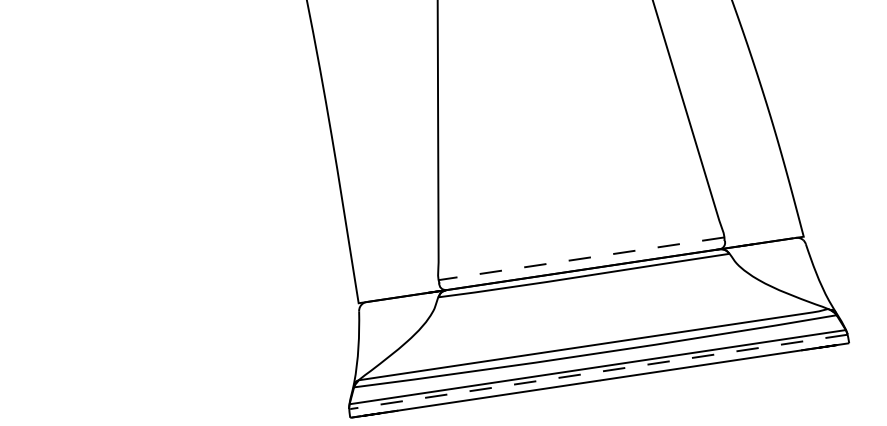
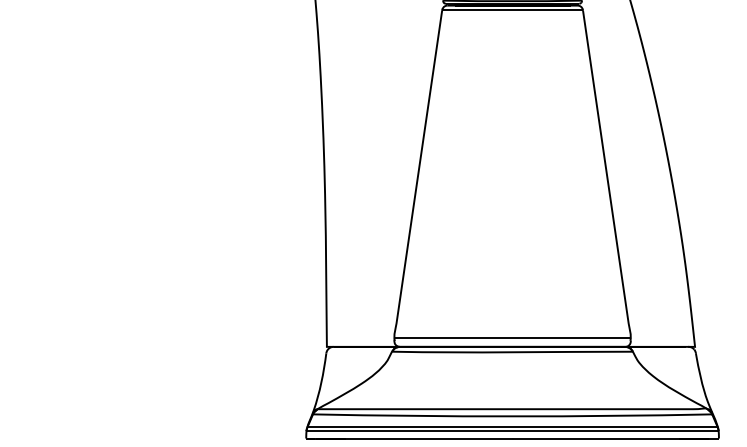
line: (581, 258) -> (512, 337), dashed -> solid
line: (599, 371) -> (513, 431), dashed -> solid

